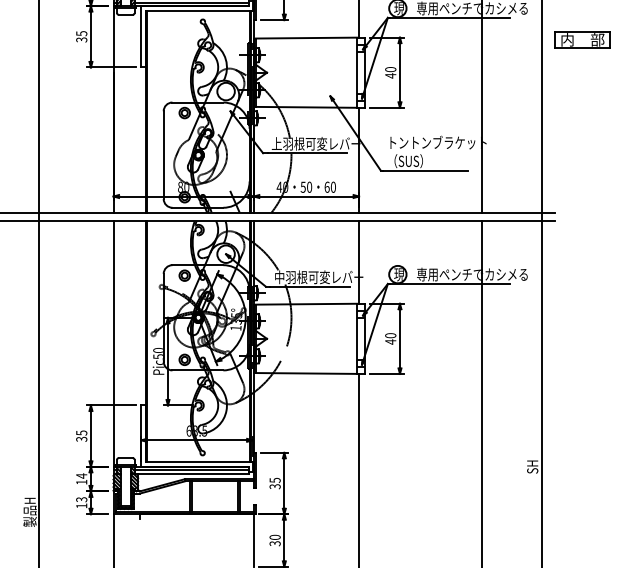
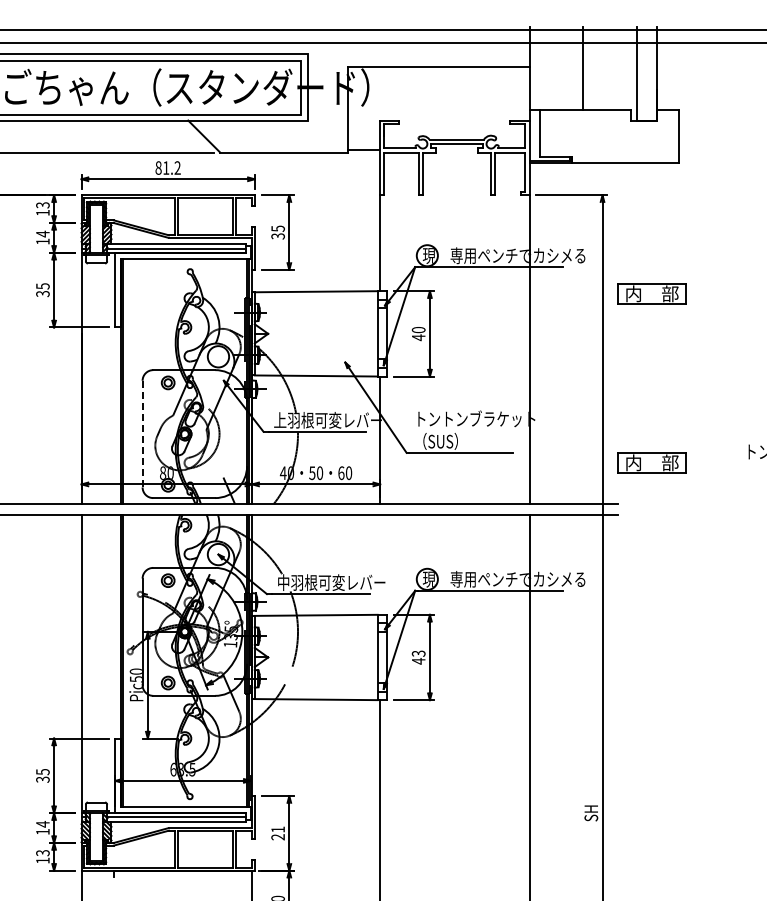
line: (163, 154) -> (142, 433), solid -> dashed
part: (582, 178) -> (651, 462), added
line: (359, 262) -> (380, 564), removed
text: (390, 335) -> (418, 653), 40 -> 43
text: (274, 483) -> (277, 833), 35 -> 21

